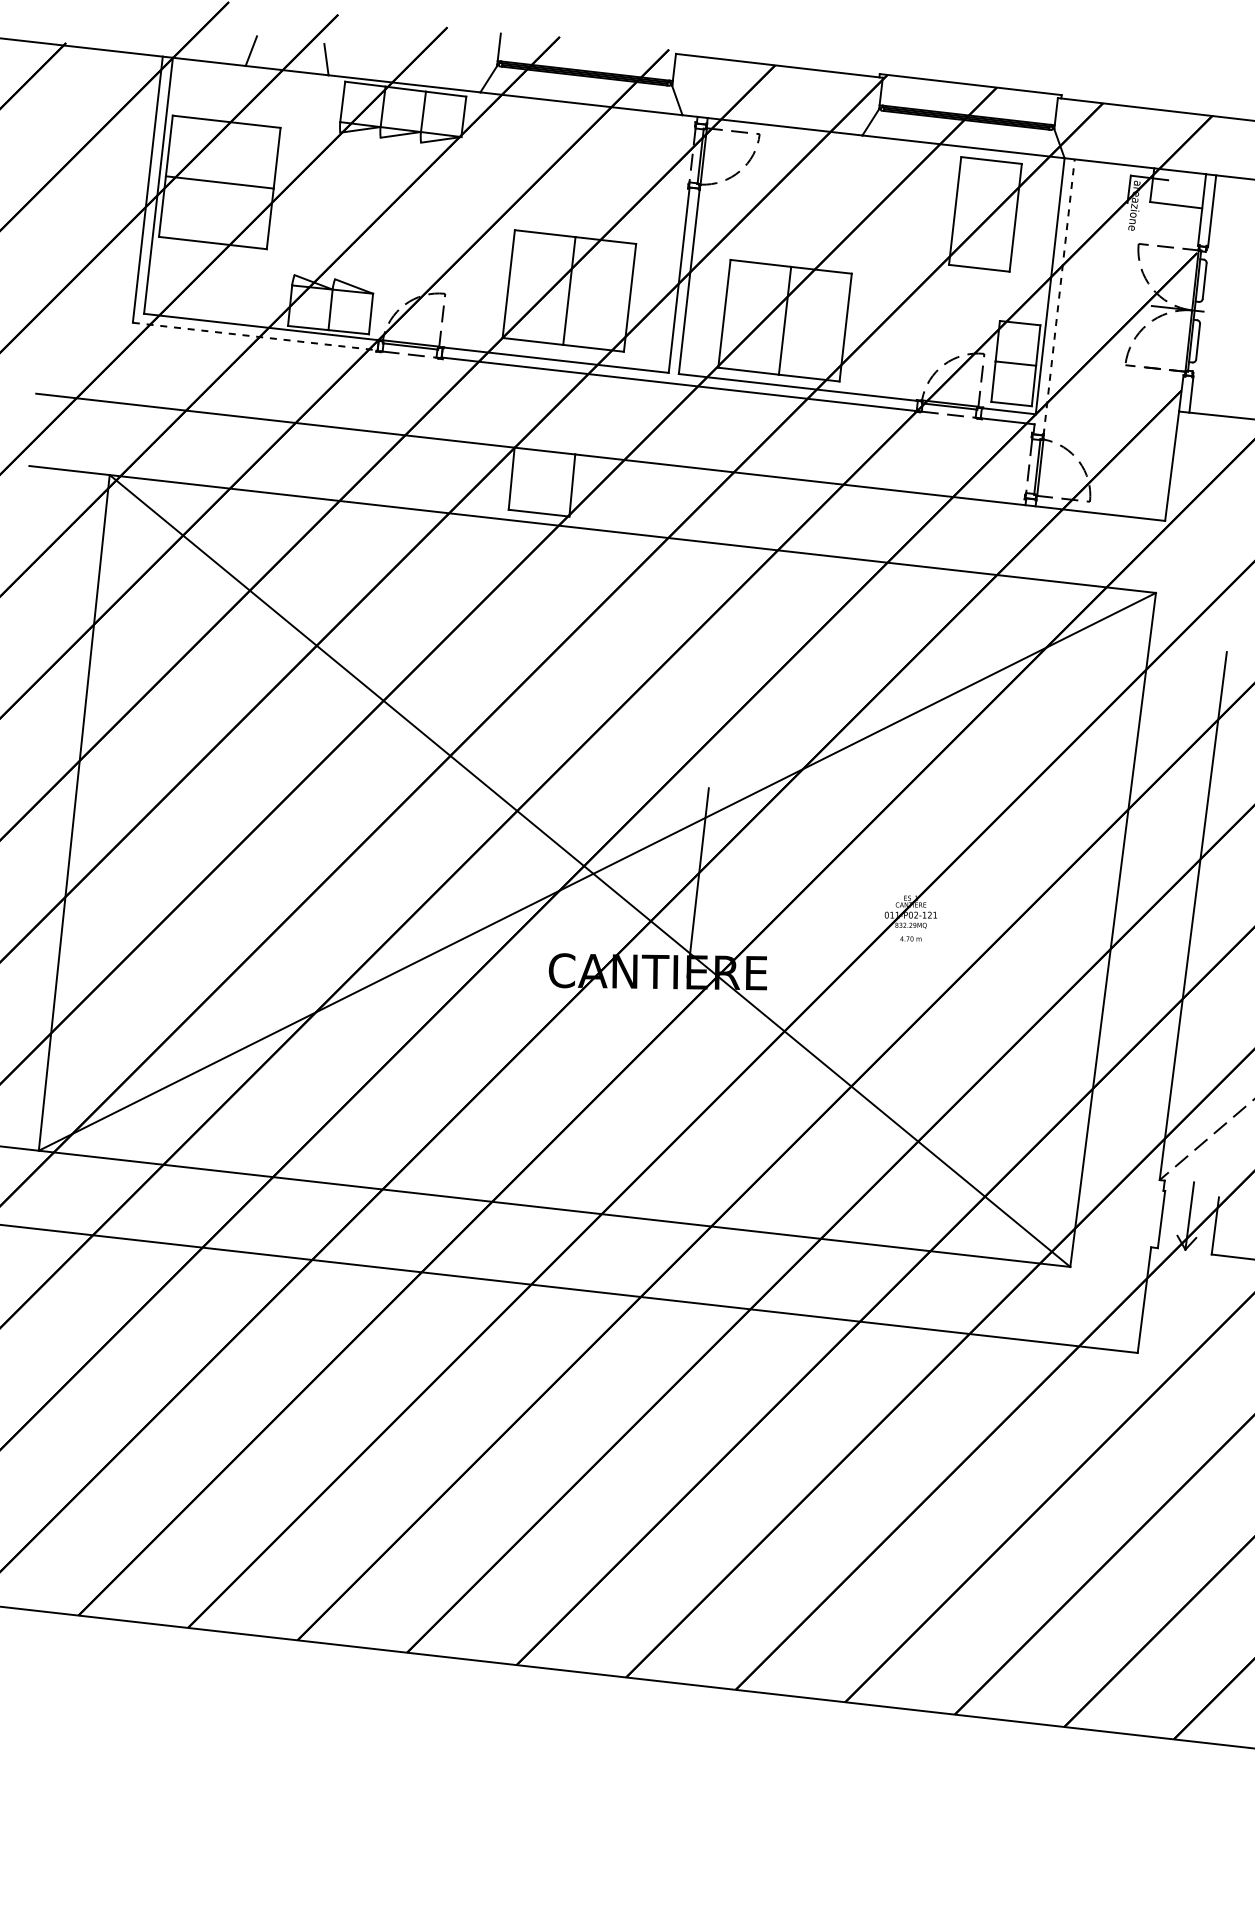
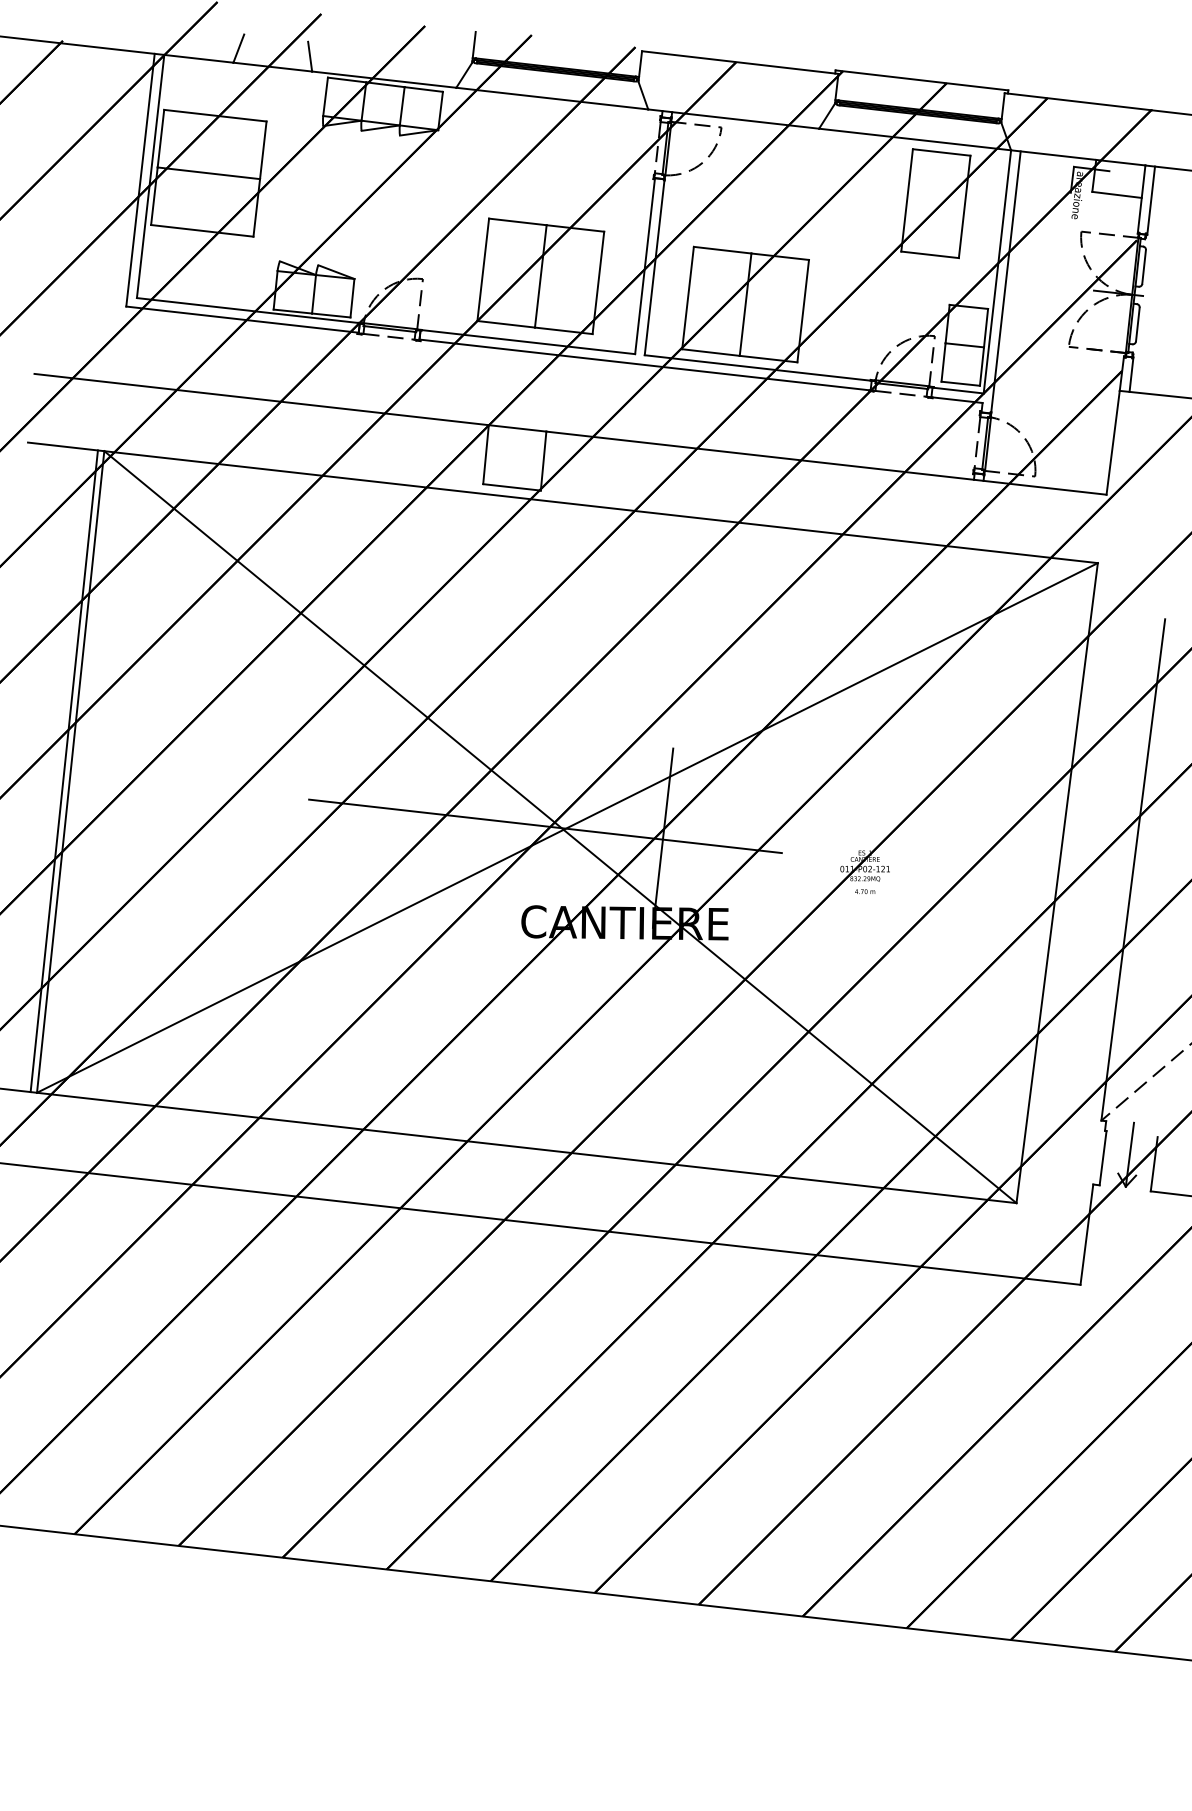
line: (1059, 297) -> (1006, 282), dashed -> solid
line: (255, 336) -> (242, 319), dashed -> solid
line: (67, 811) -> (64, 770), added
line: (574, 870) -> (545, 826), added

